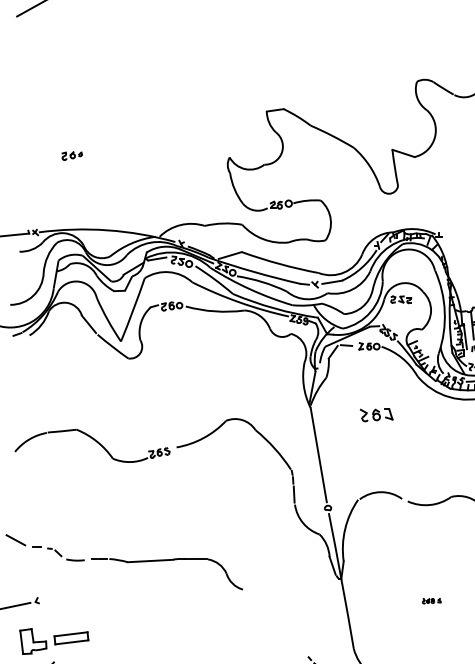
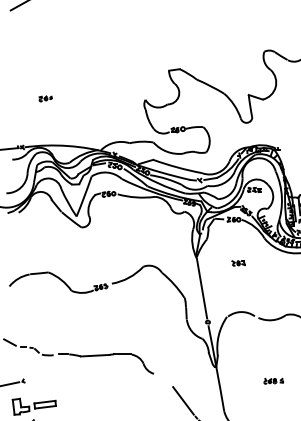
part: (376, 415) -> (238, 263), size x0.62
part: (431, 600) -> (273, 380), size x1.67
line: (289, 631) -> (183, 400), added

